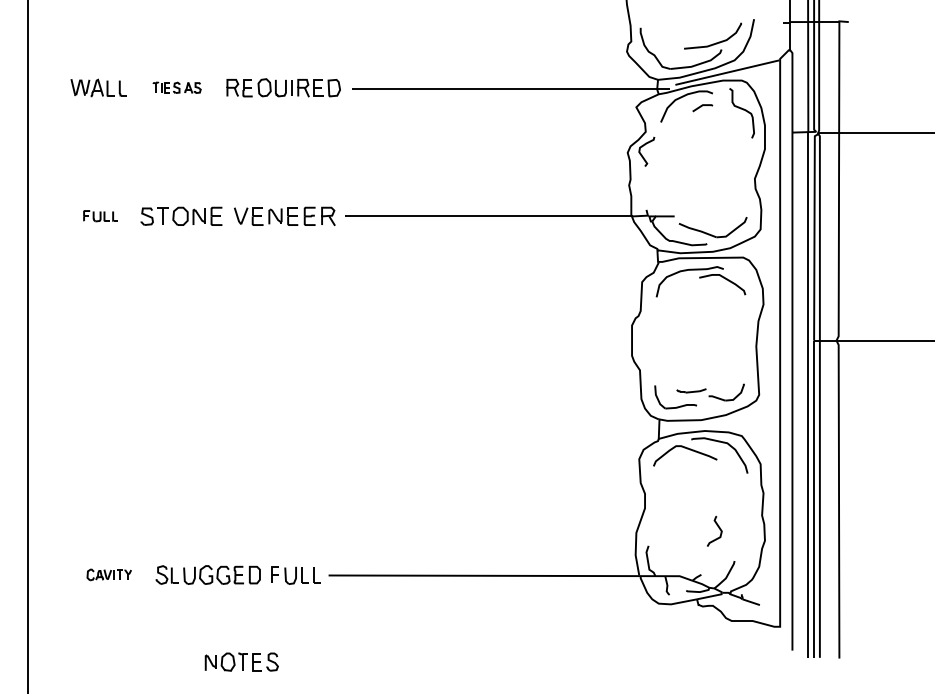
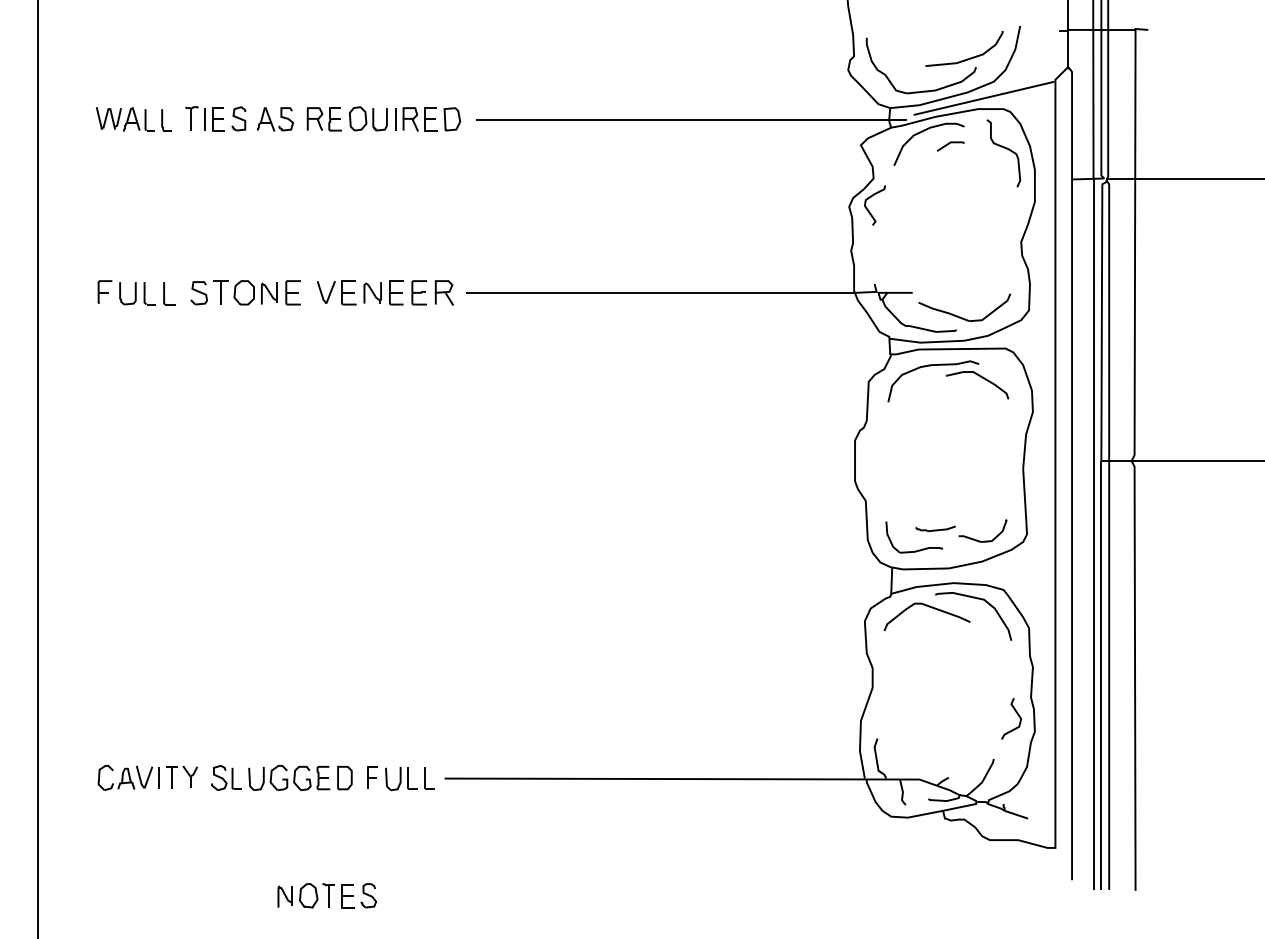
part: (176, 87) -> (238, 118), size x1.67
part: (100, 215) -> (136, 291), size x1.67
curve: (718, 528) -> (1016, 715), moved
part: (109, 574) -> (148, 777), size x1.67

